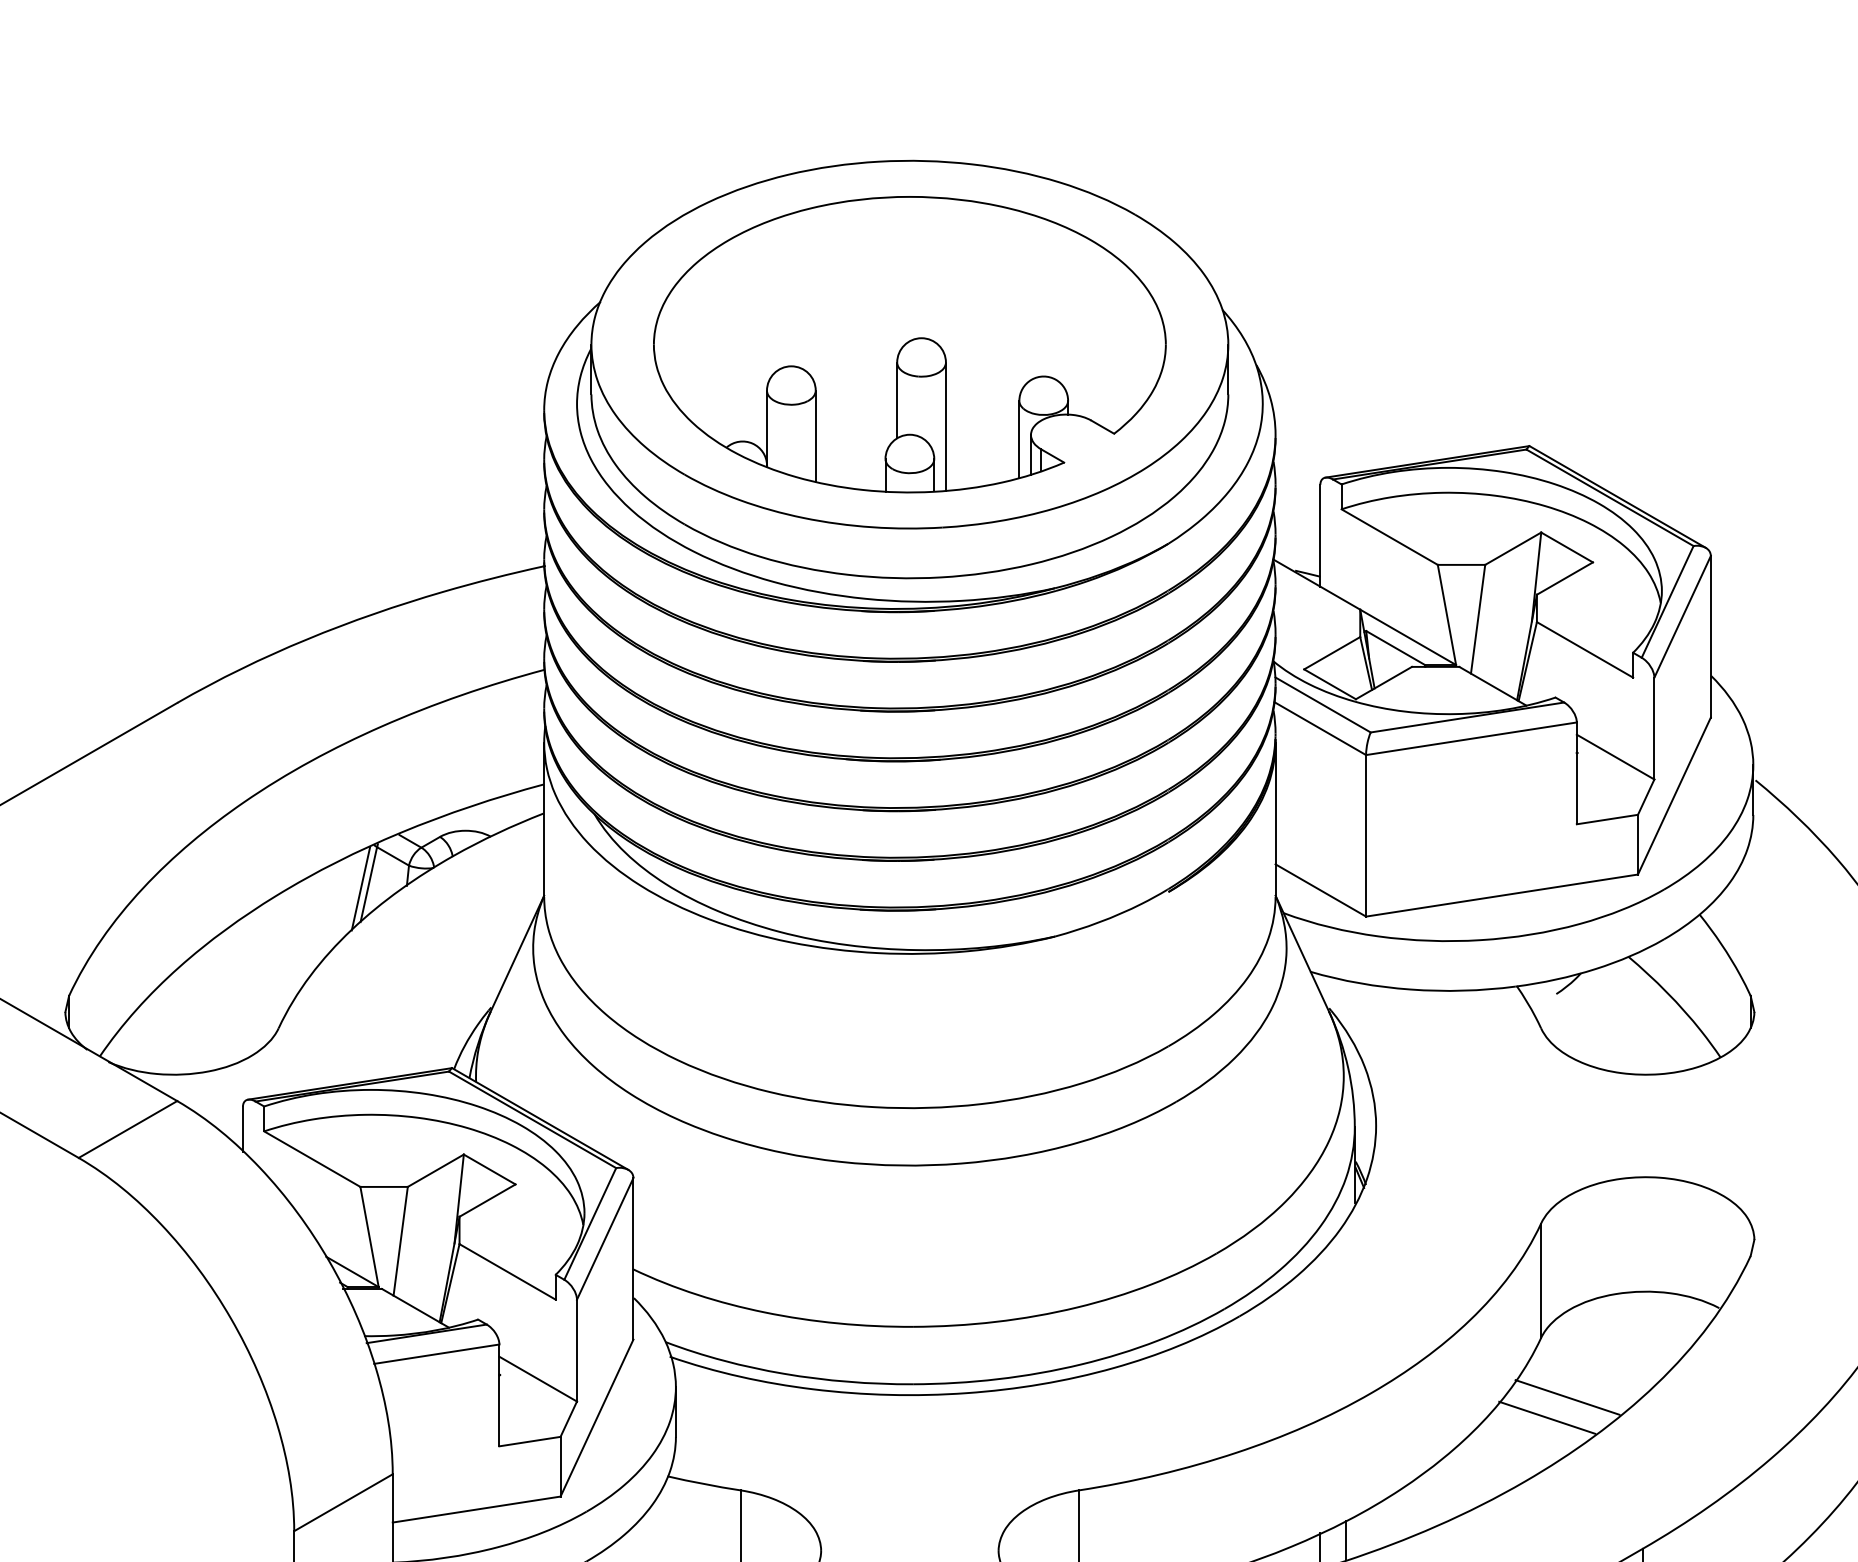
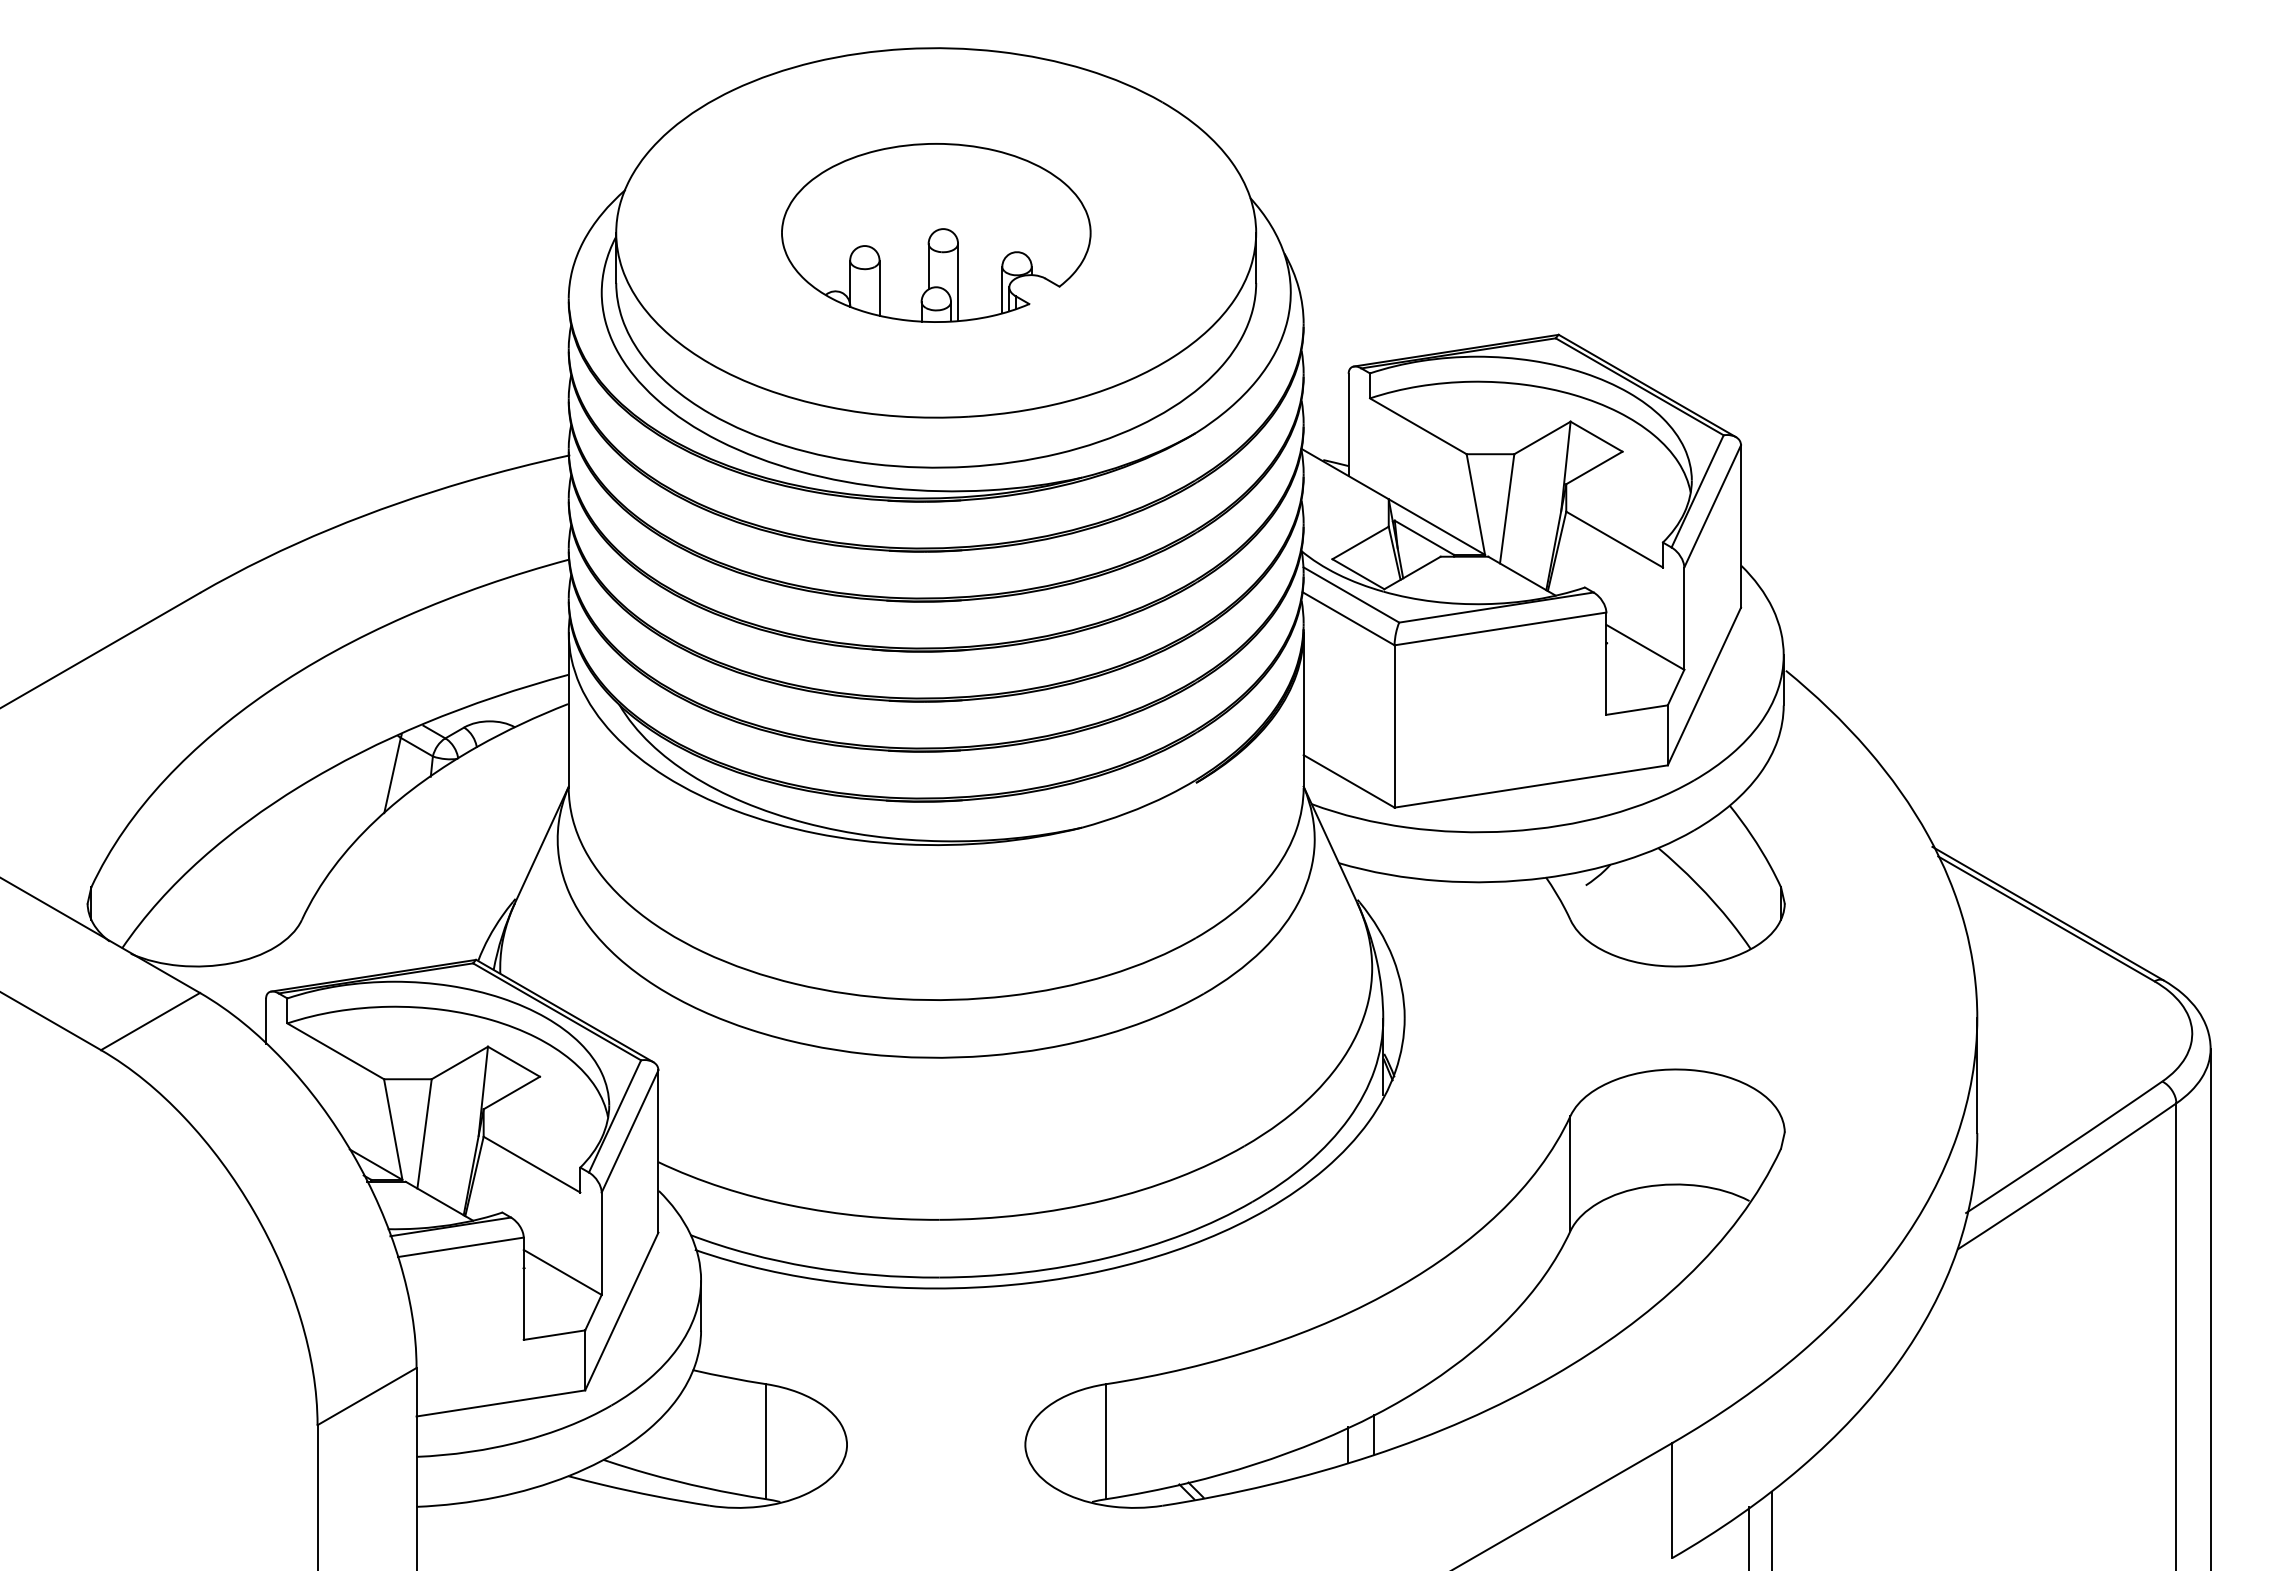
part: (910, 344) -> (936, 232), size x0.6
line: (360, 888) -> (384, 779), removed
line: (1567, 1397) -> (1596, 1290), removed
line: (1547, 1418) -> (1576, 1311), removed

